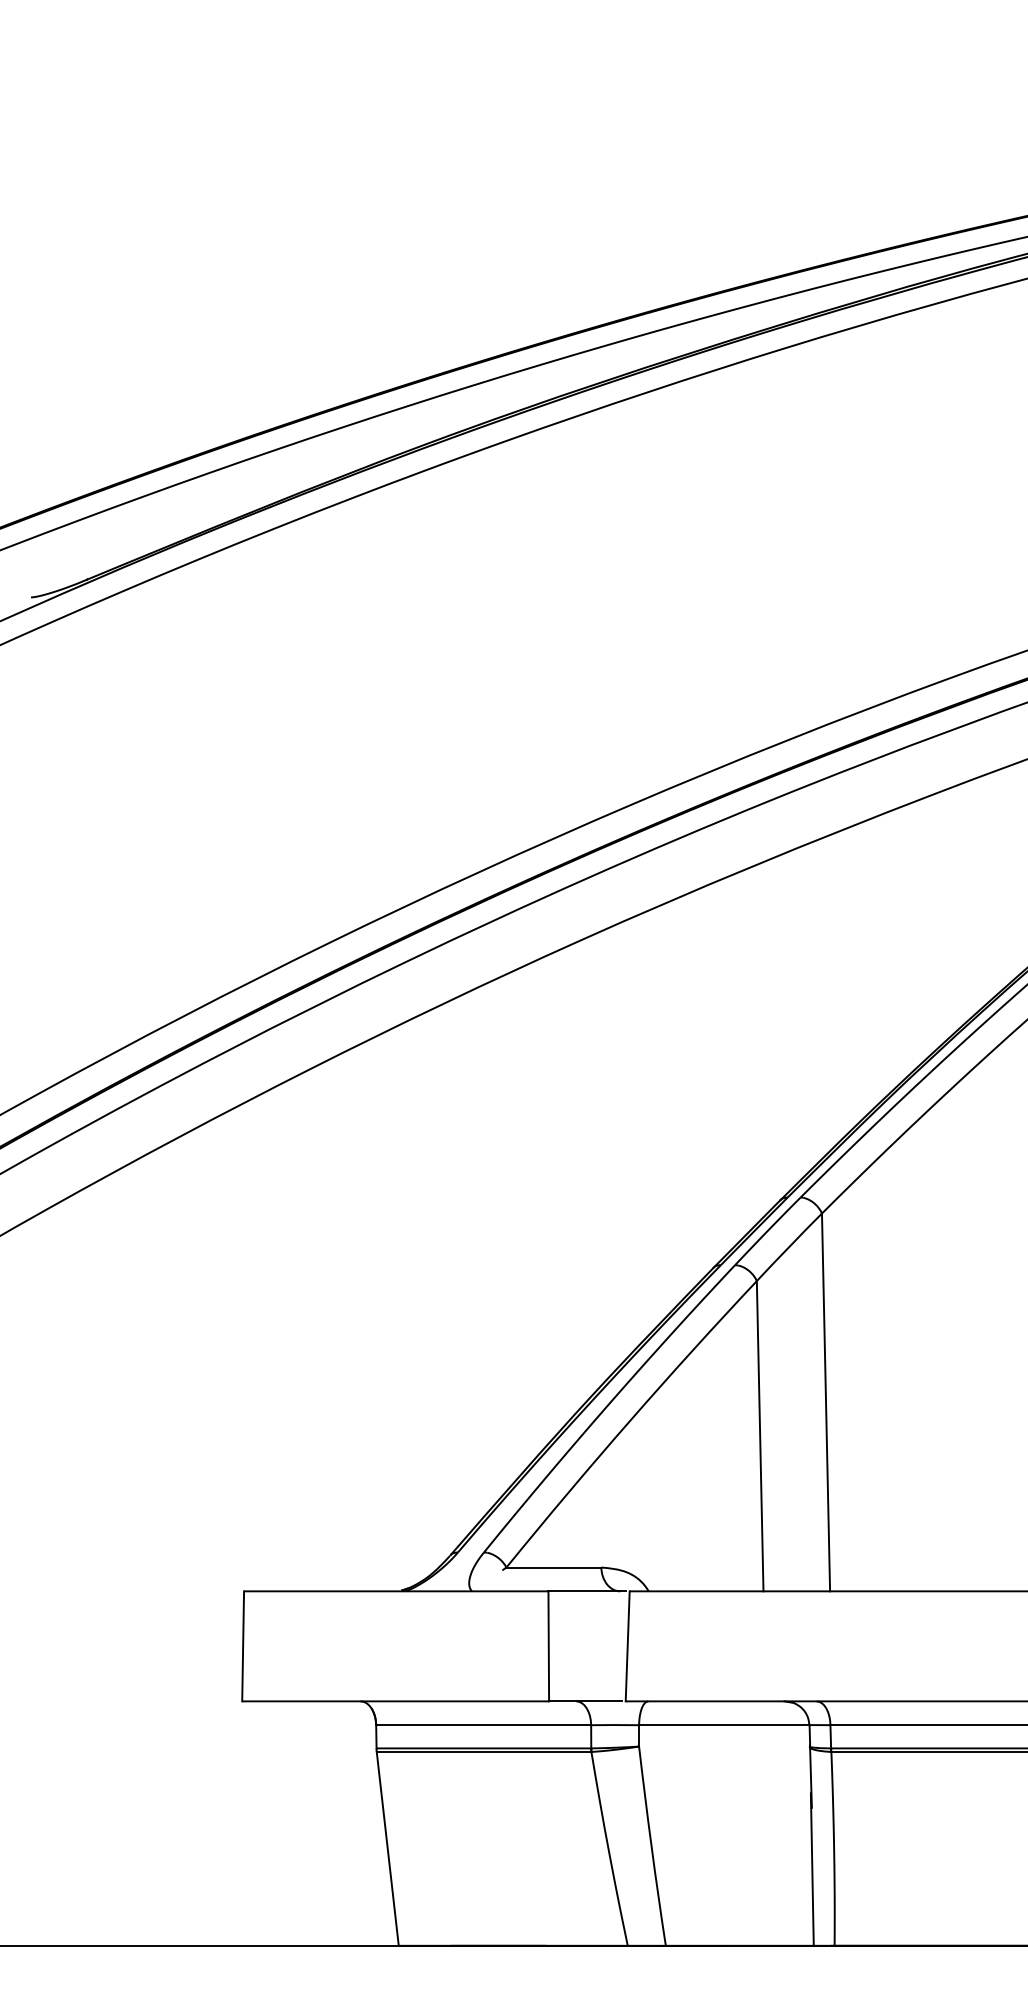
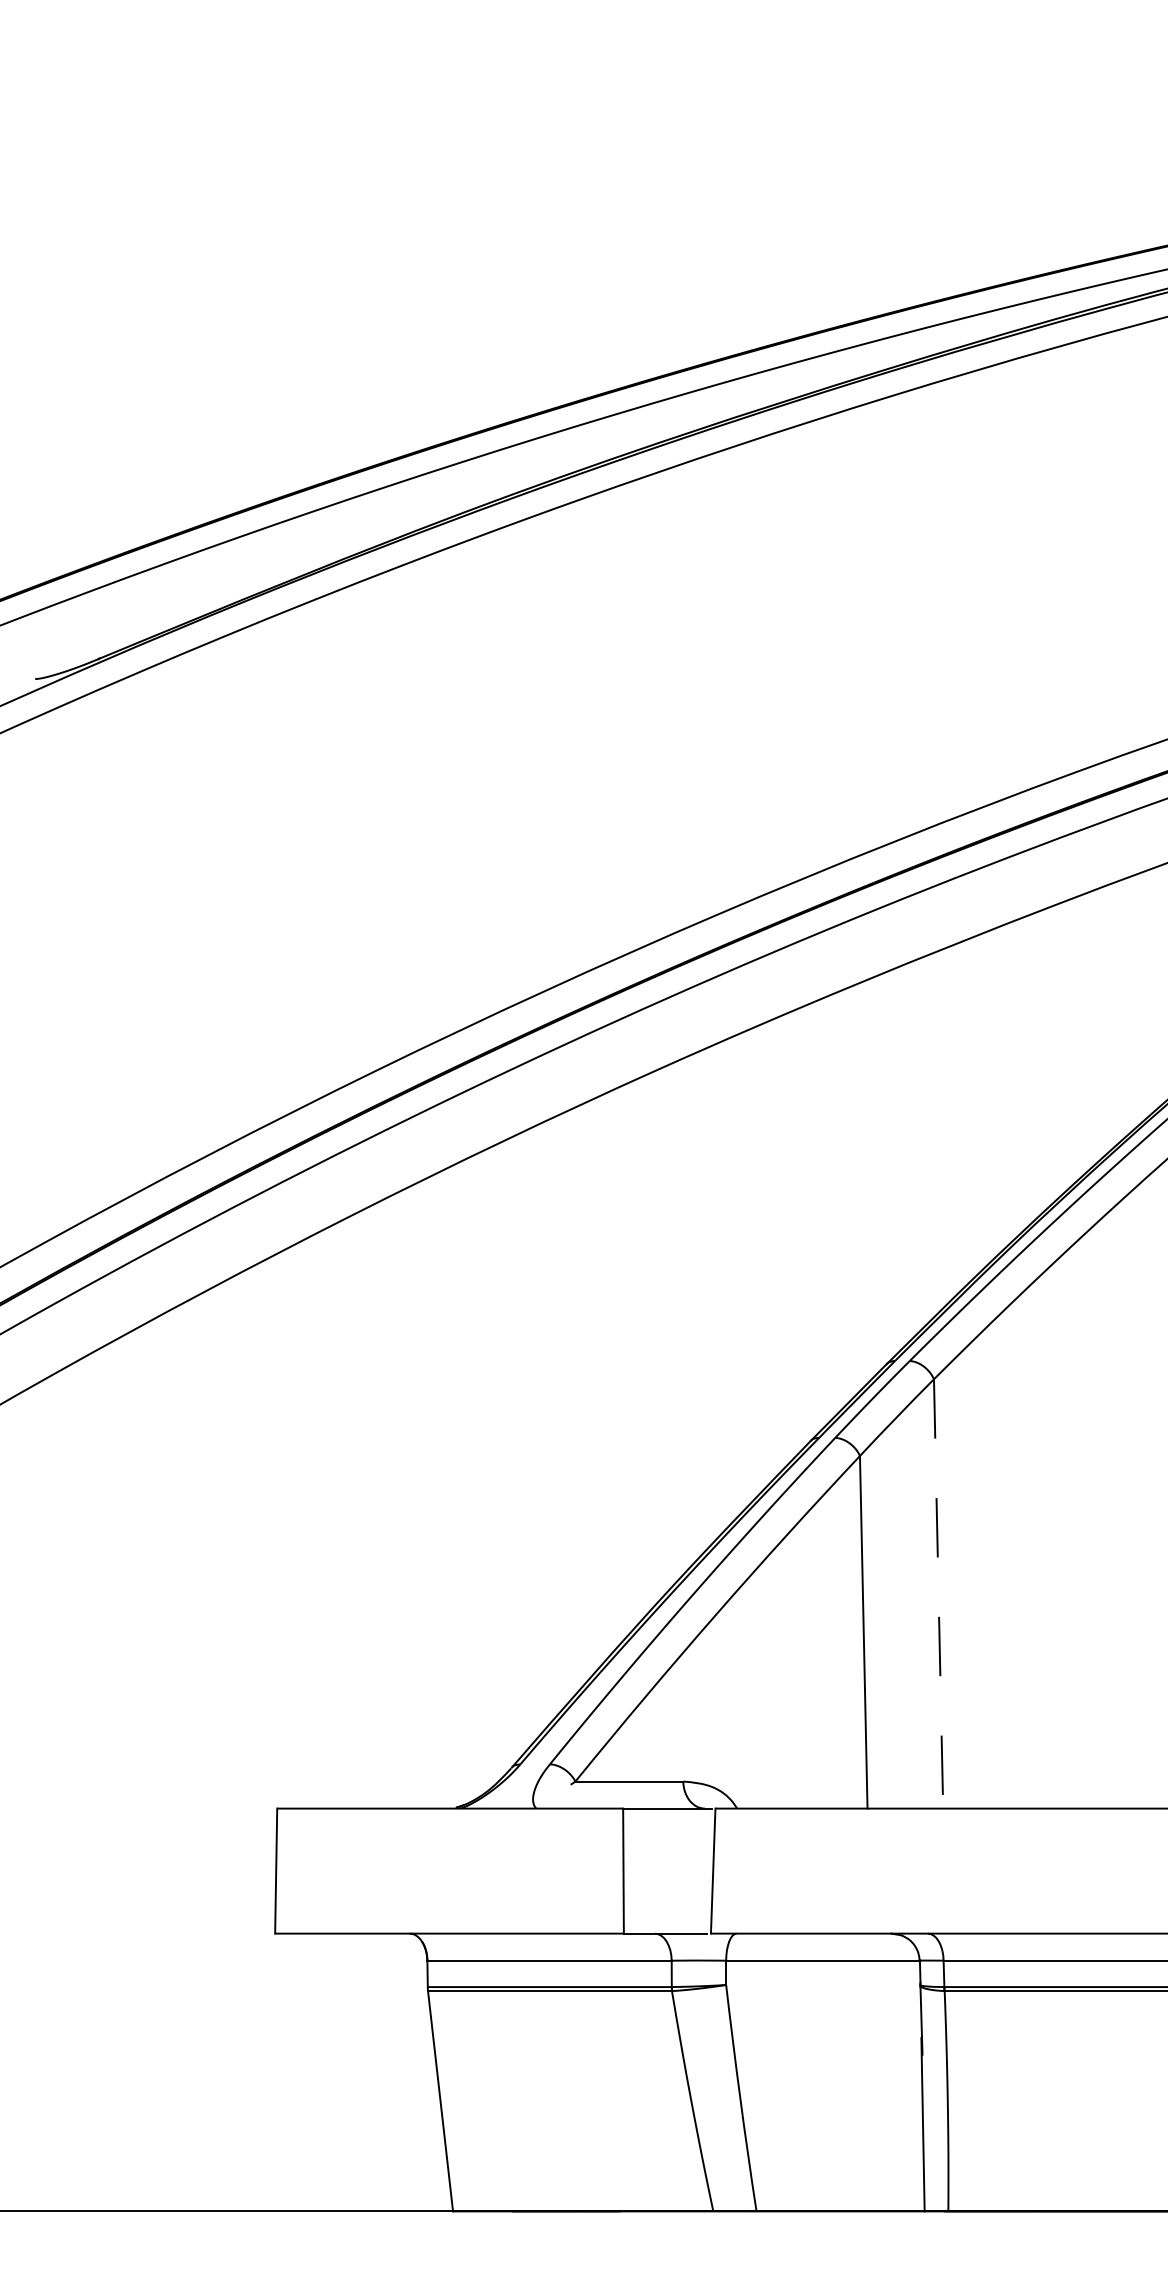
line: (826, 1402) -> (939, 1593), solid -> dashed

